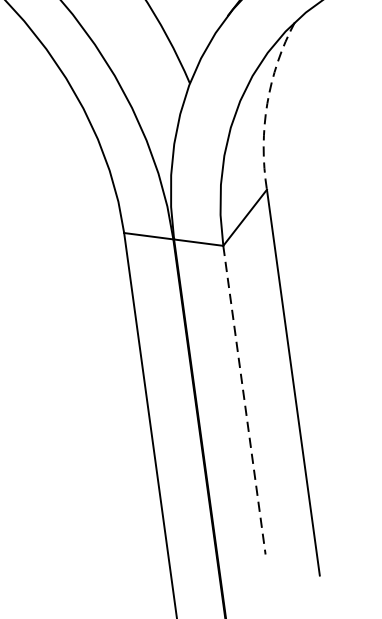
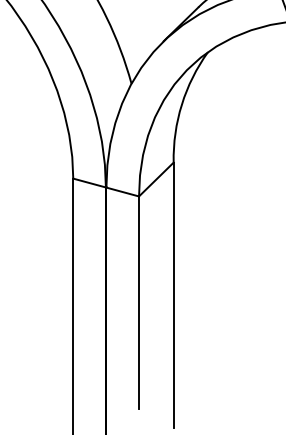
arc: (266, 103) -> (181, 104), dashed -> solid
line: (245, 401) -> (139, 303), dashed -> solid

